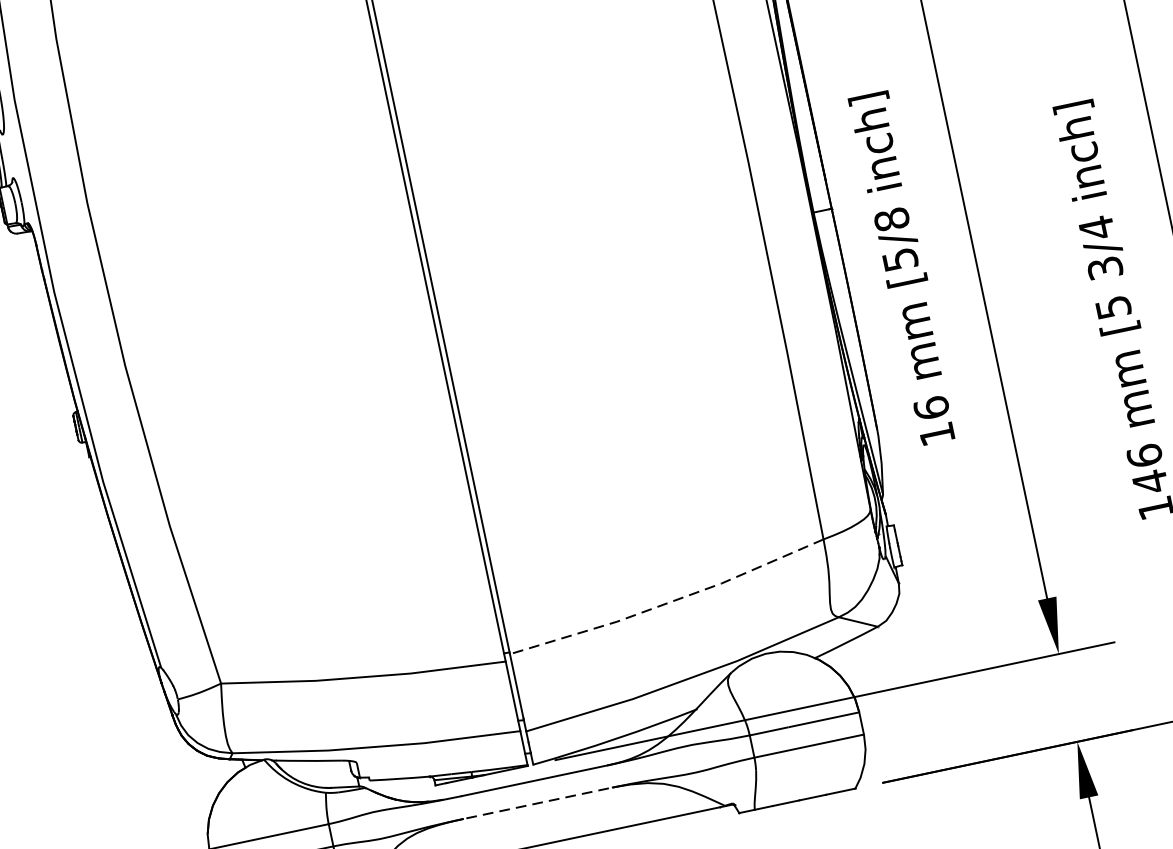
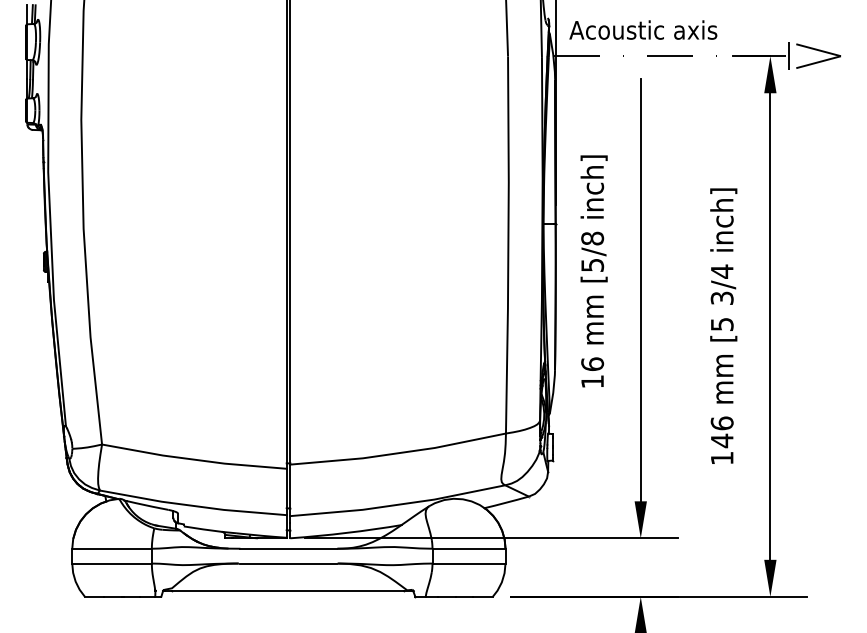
line: (668, 603) -> (398, 453), dashed -> solid
line: (539, 802) -> (289, 563), dashed -> solid

